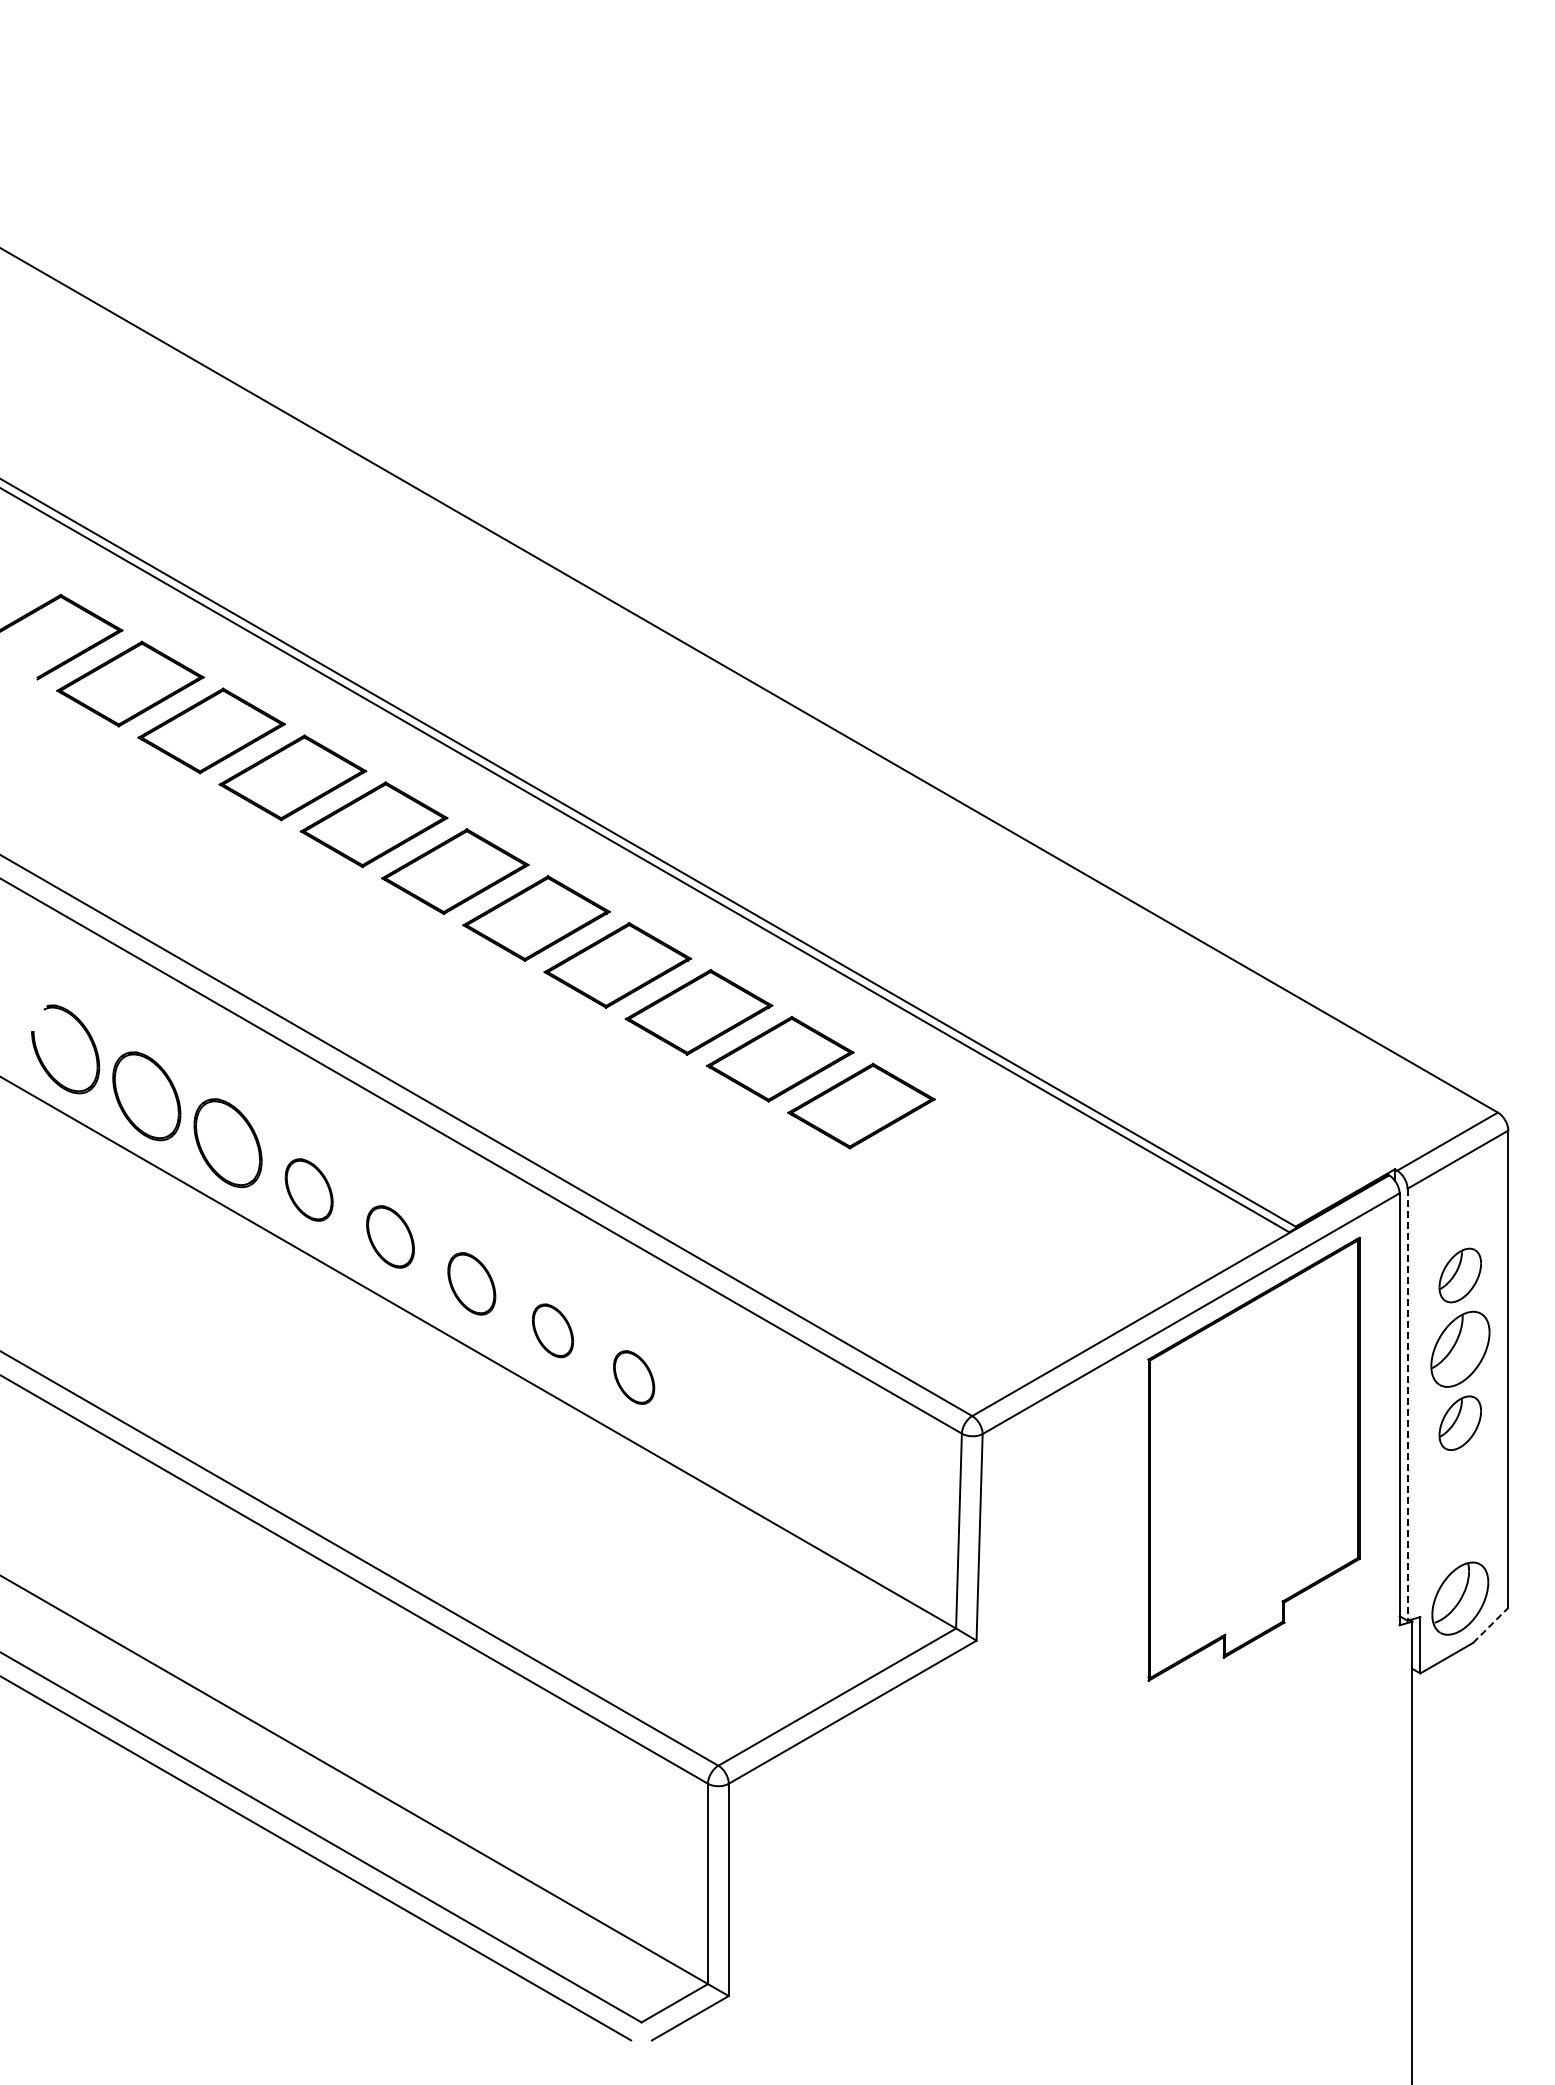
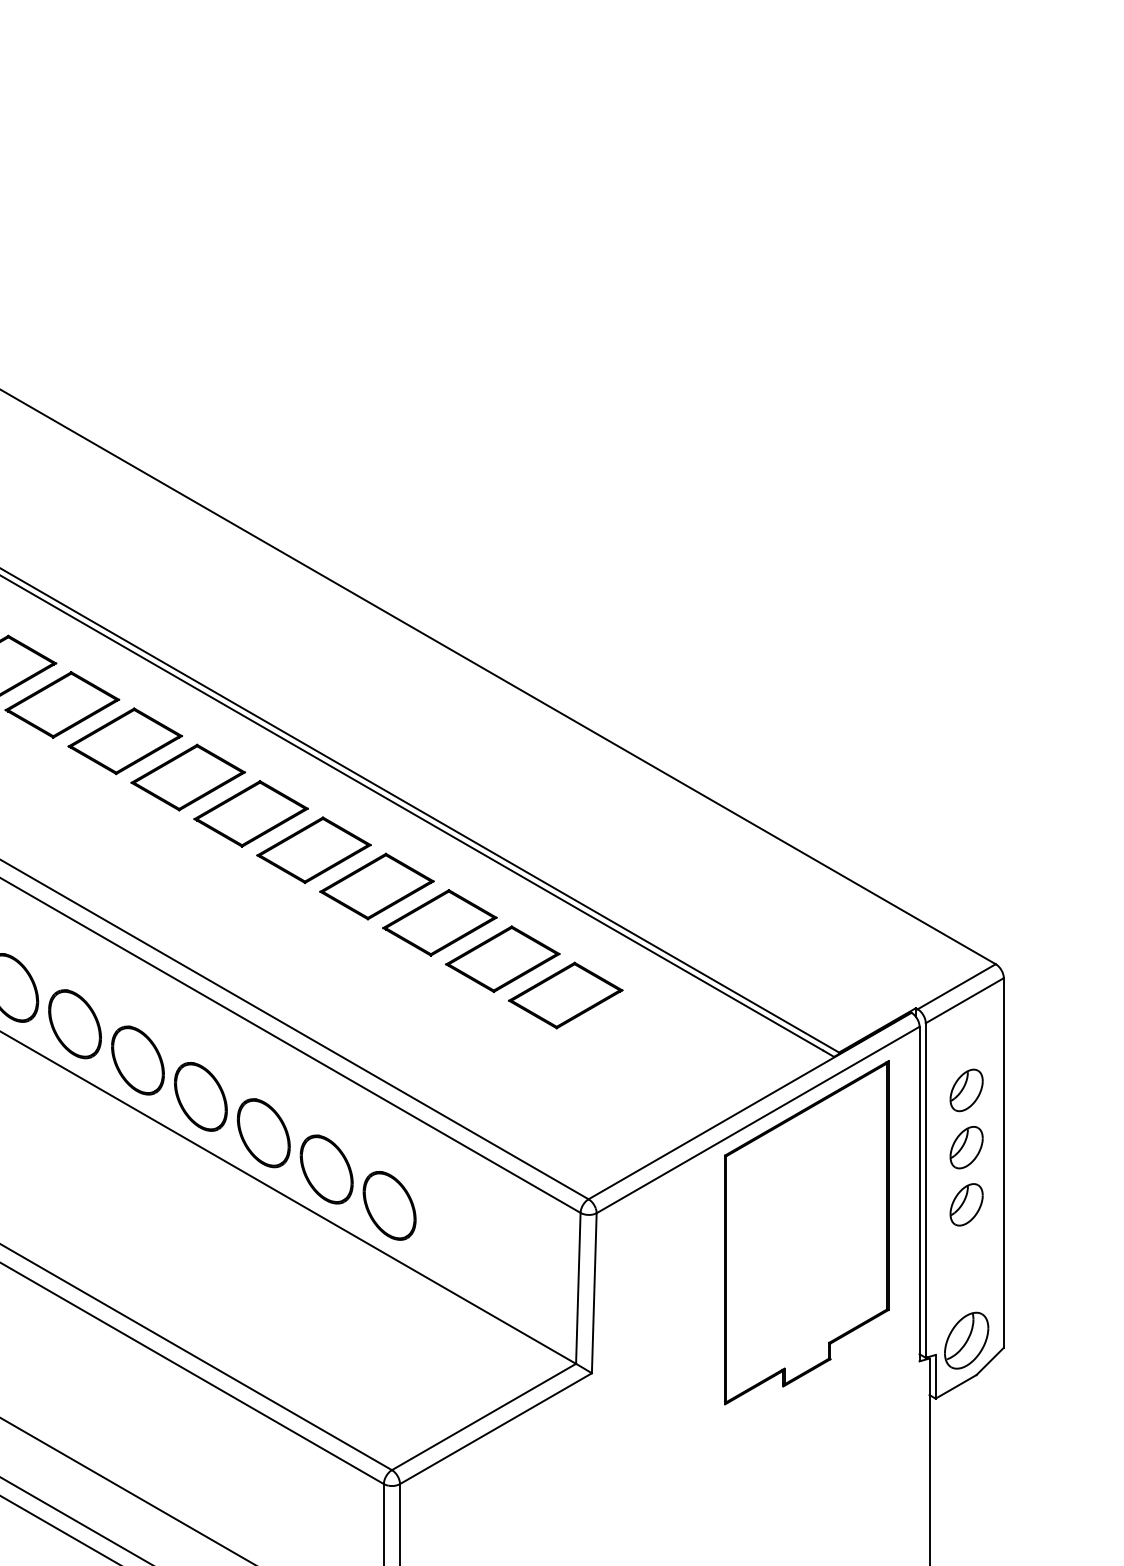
part: (942, 1152) -> (565, 995), added
part: (308, 1189) -> (74, 1023), size x1.43
part: (390, 1236) -> (137, 1060), size x1.43
part: (471, 1283) -> (200, 1096), size x1.43
part: (552, 1330) -> (263, 1133), size x1.67
part: (1459, 1349) -> (966, 1147), size x0.71
part: (633, 1377) -> (326, 1169), size x1.67
line: (1407, 1404) -> (925, 1190), dashed -> solid
part: (715, 1424) -> (389, 1205), added
line: (1490, 1625) -> (990, 1361), dashed -> solid

